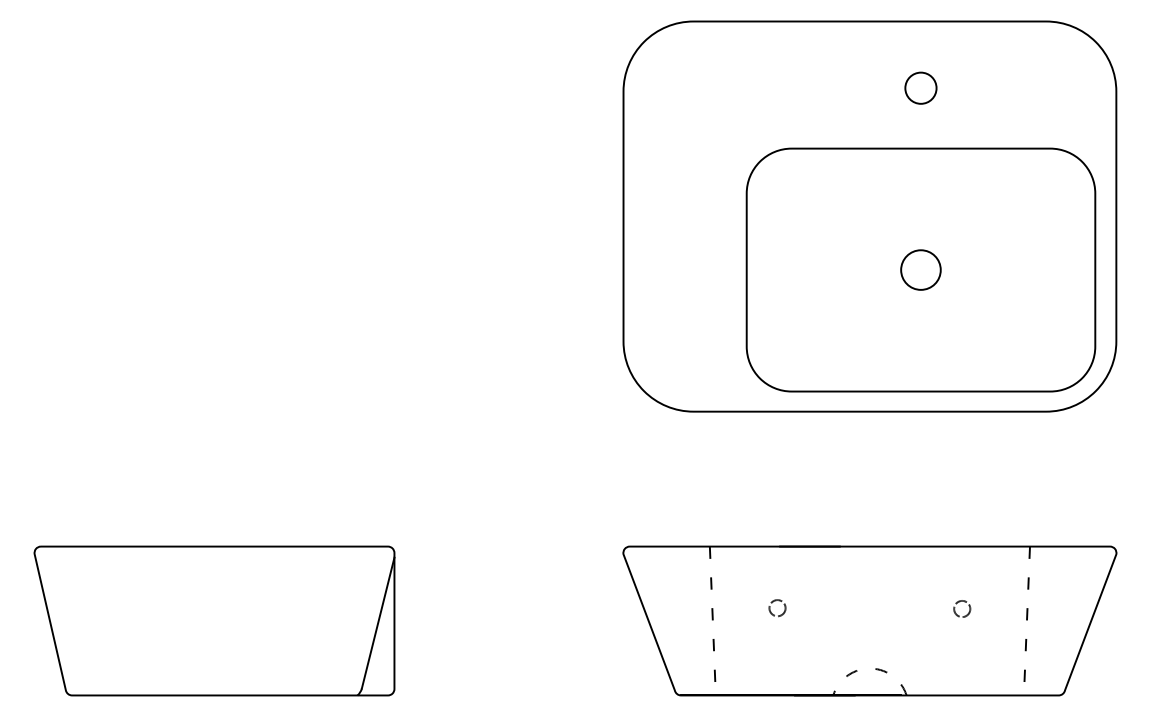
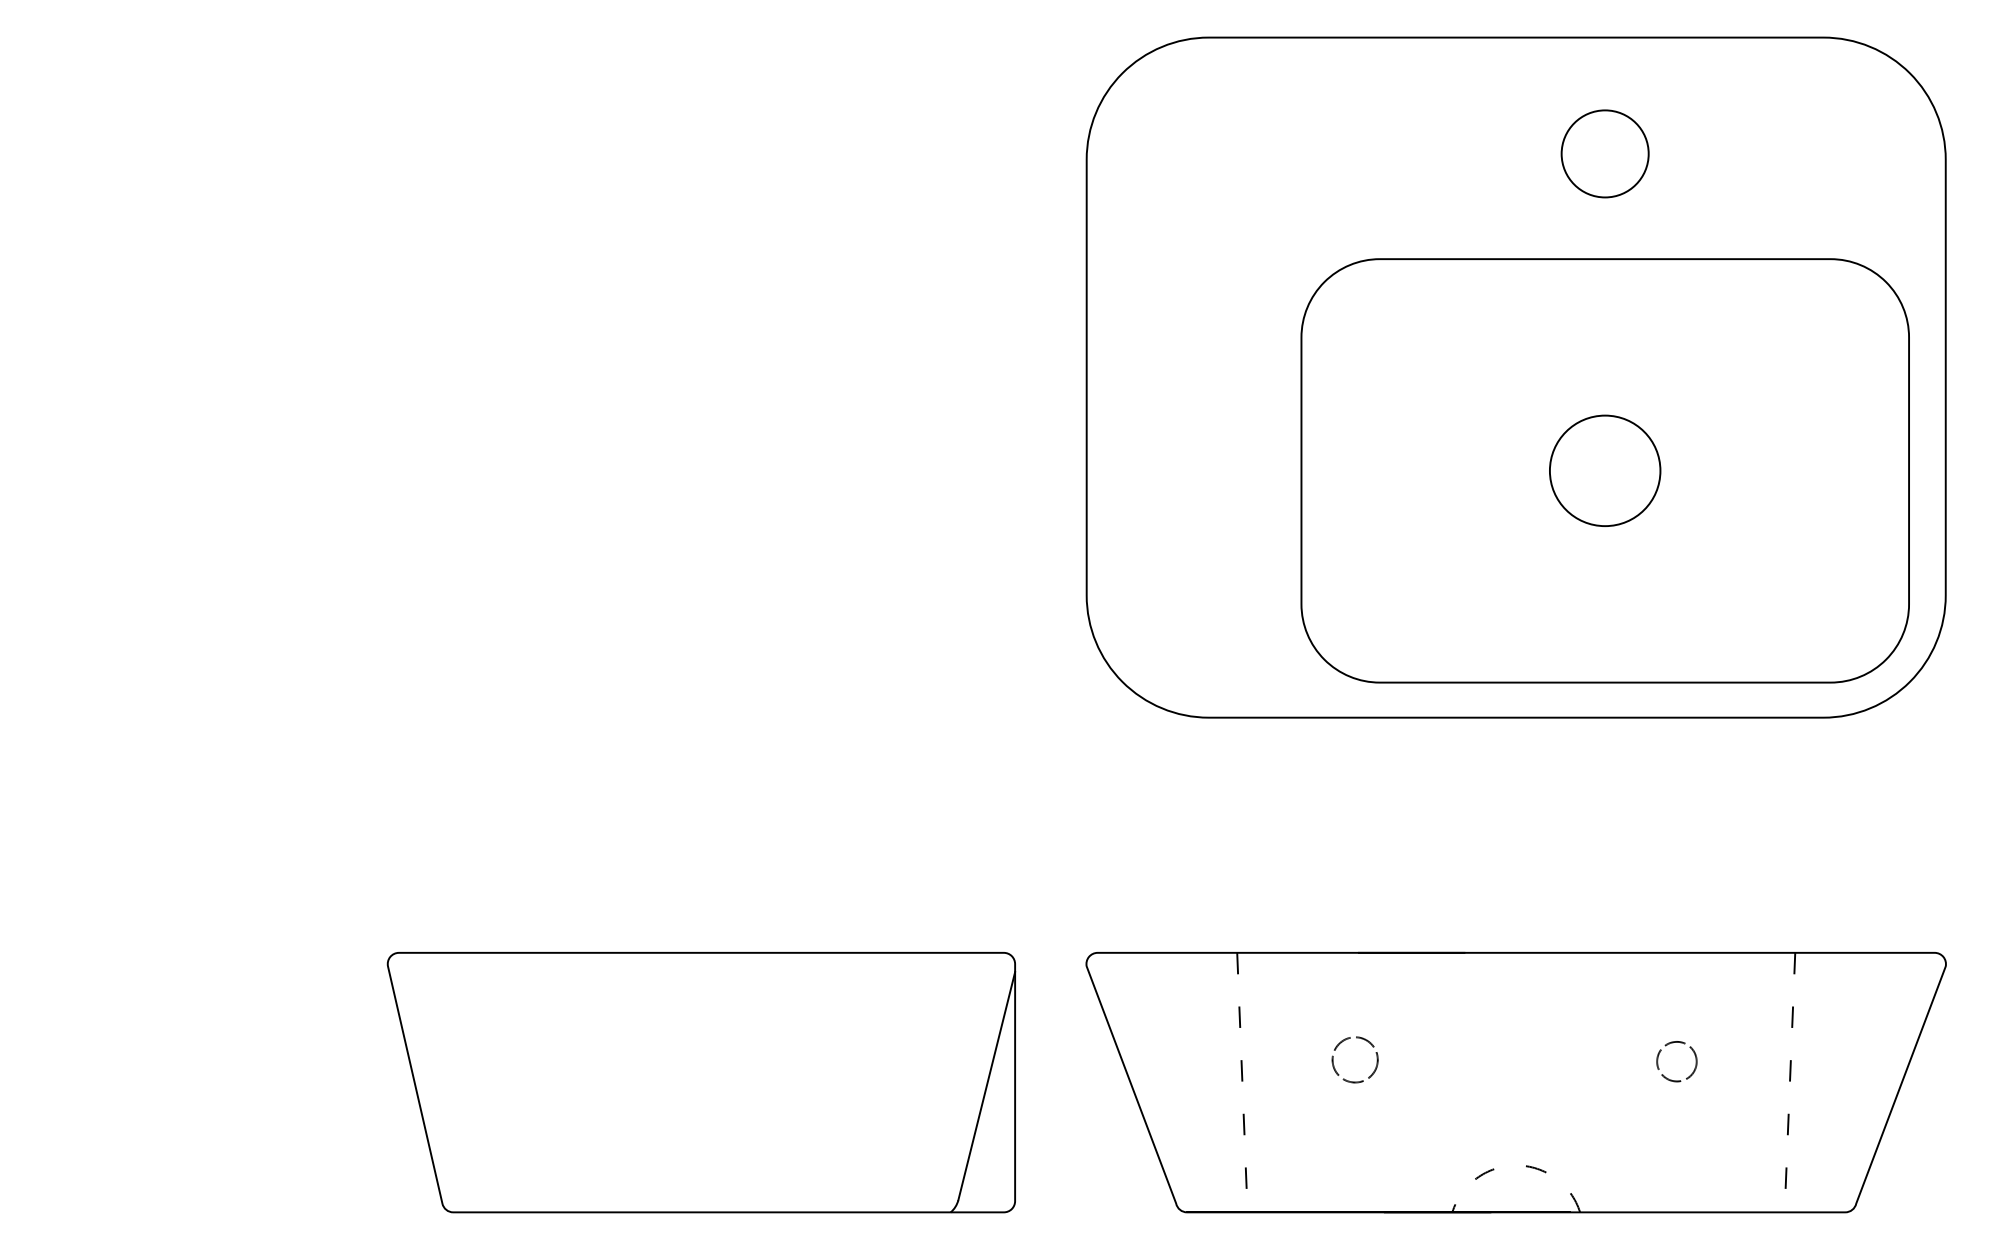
circle: (920, 87) -> (1604, 152), size x1.6
circle: (920, 269) -> (1604, 469), size x1.6
circle: (777, 608) -> (1355, 1060), size x1.6
circle: (962, 608) -> (1677, 1060), size x1.4
part: (214, 620) -> (701, 1081), moved

